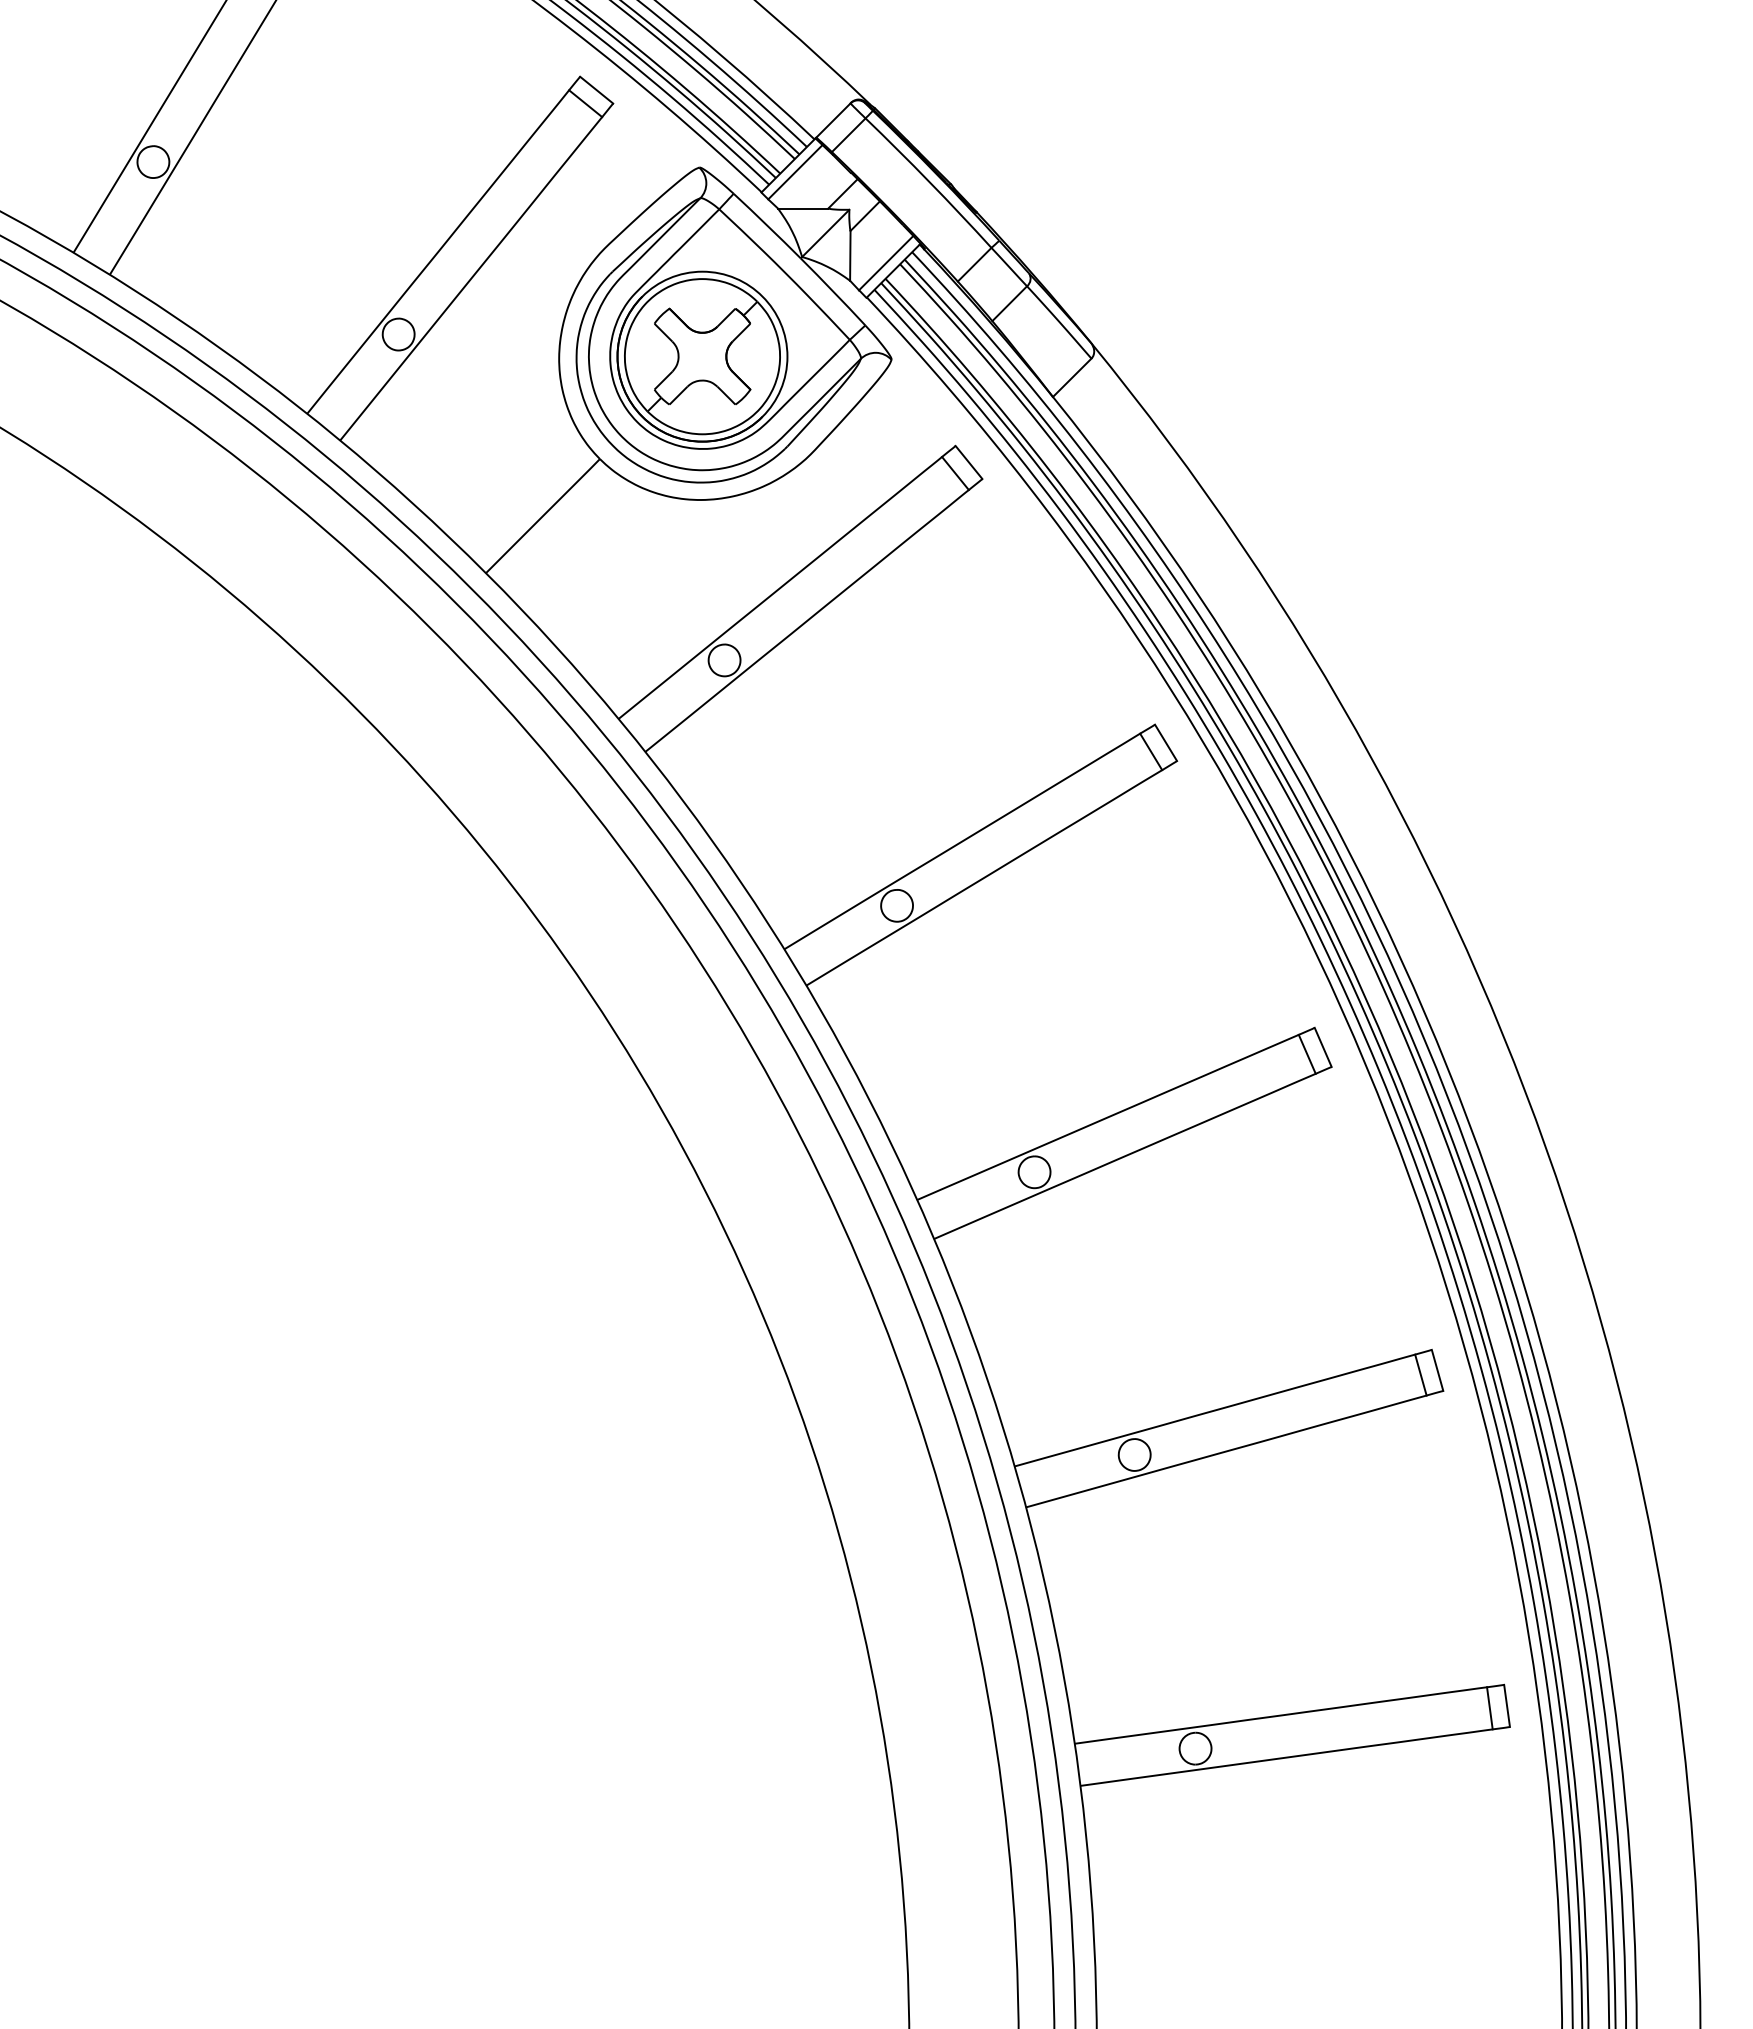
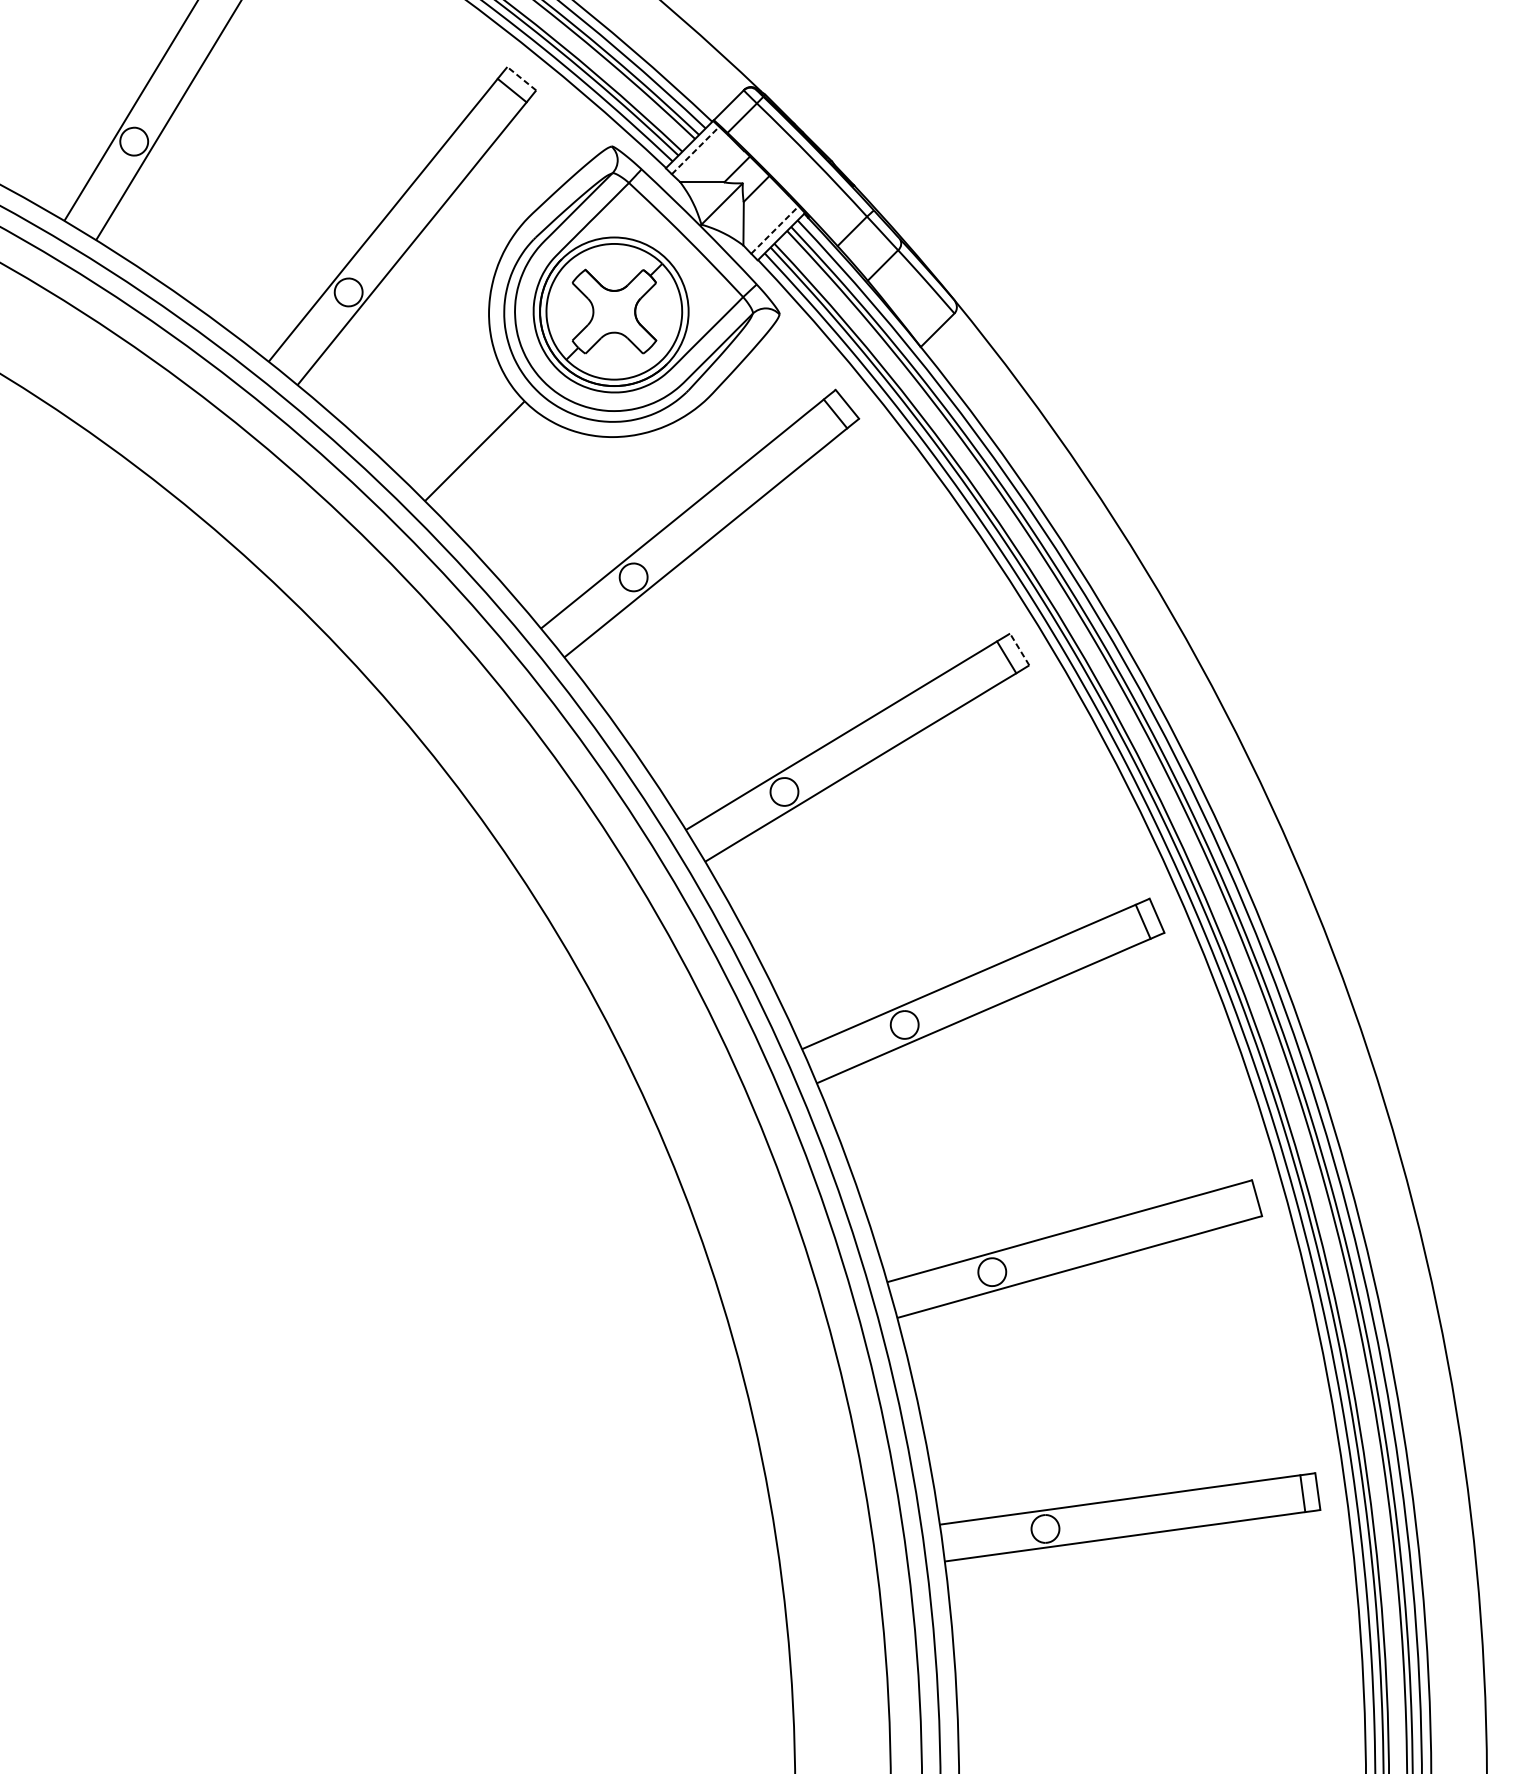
line: (596, 89) -> (521, 78), solid -> dashed
line: (795, 171) -> (695, 149), solid -> dashed
line: (886, 262) -> (775, 229), solid -> dashed
line: (1165, 742) -> (1019, 649), solid -> dashed
line: (1420, 1374) -> (1242, 1201), removed

